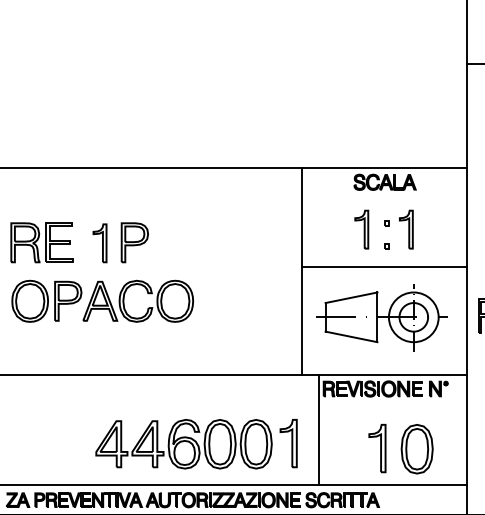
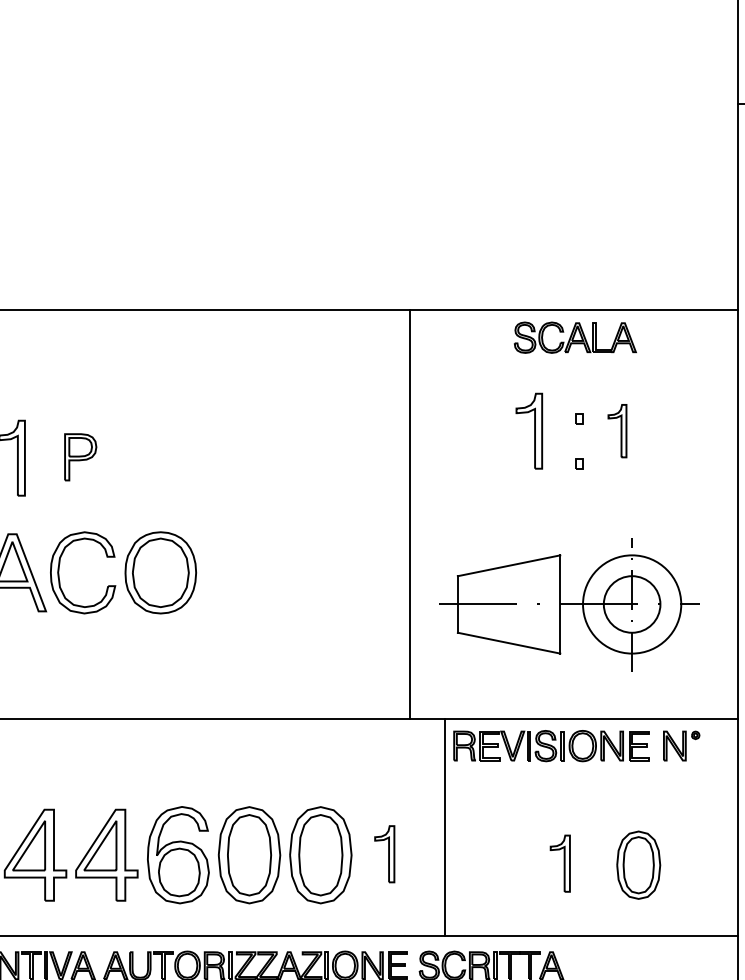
part: (406, 229) -> (617, 430), size x0.7
part: (134, 242) -> (80, 456), size x0.6
line: (384, 266) -> (574, 504), removed
part: (288, 443) -> (384, 853), size x0.6
part: (377, 448) -> (560, 863), size x0.6
part: (416, 449) -> (637, 865), size x0.7

